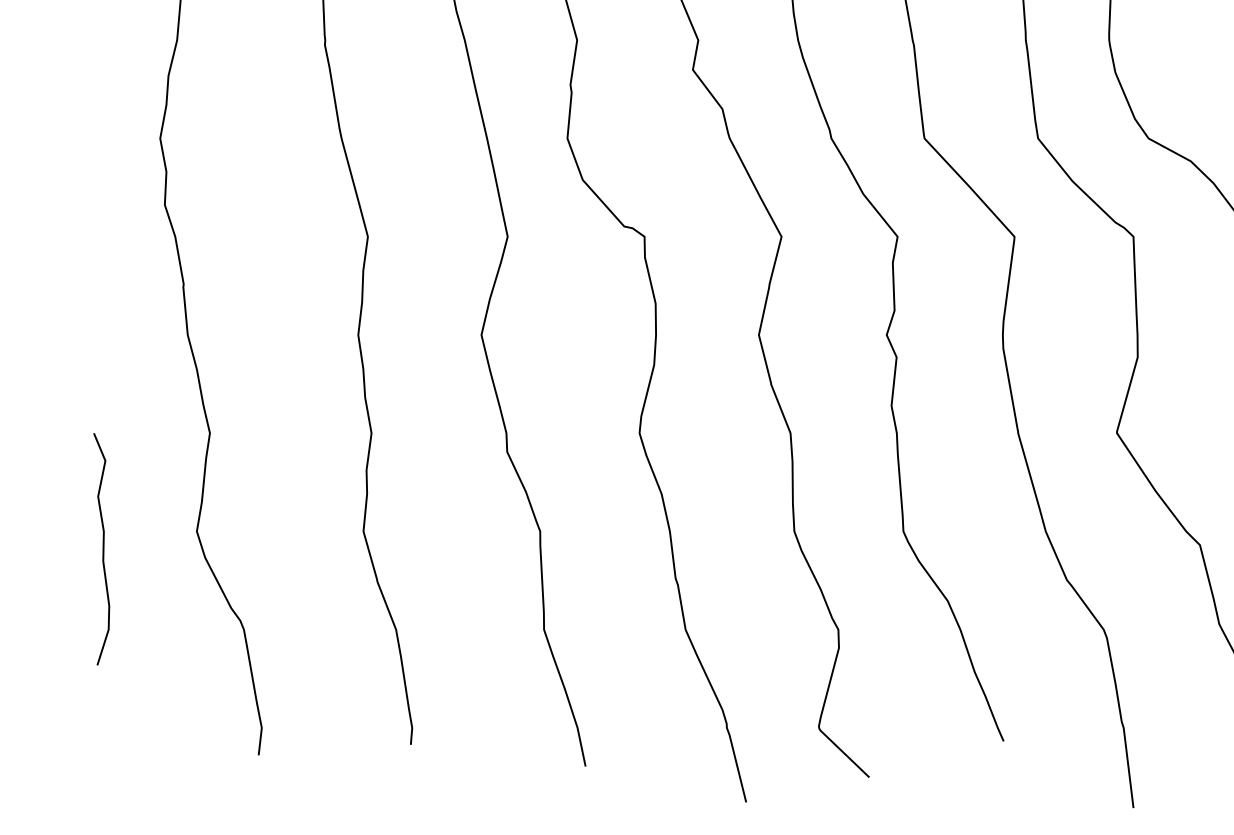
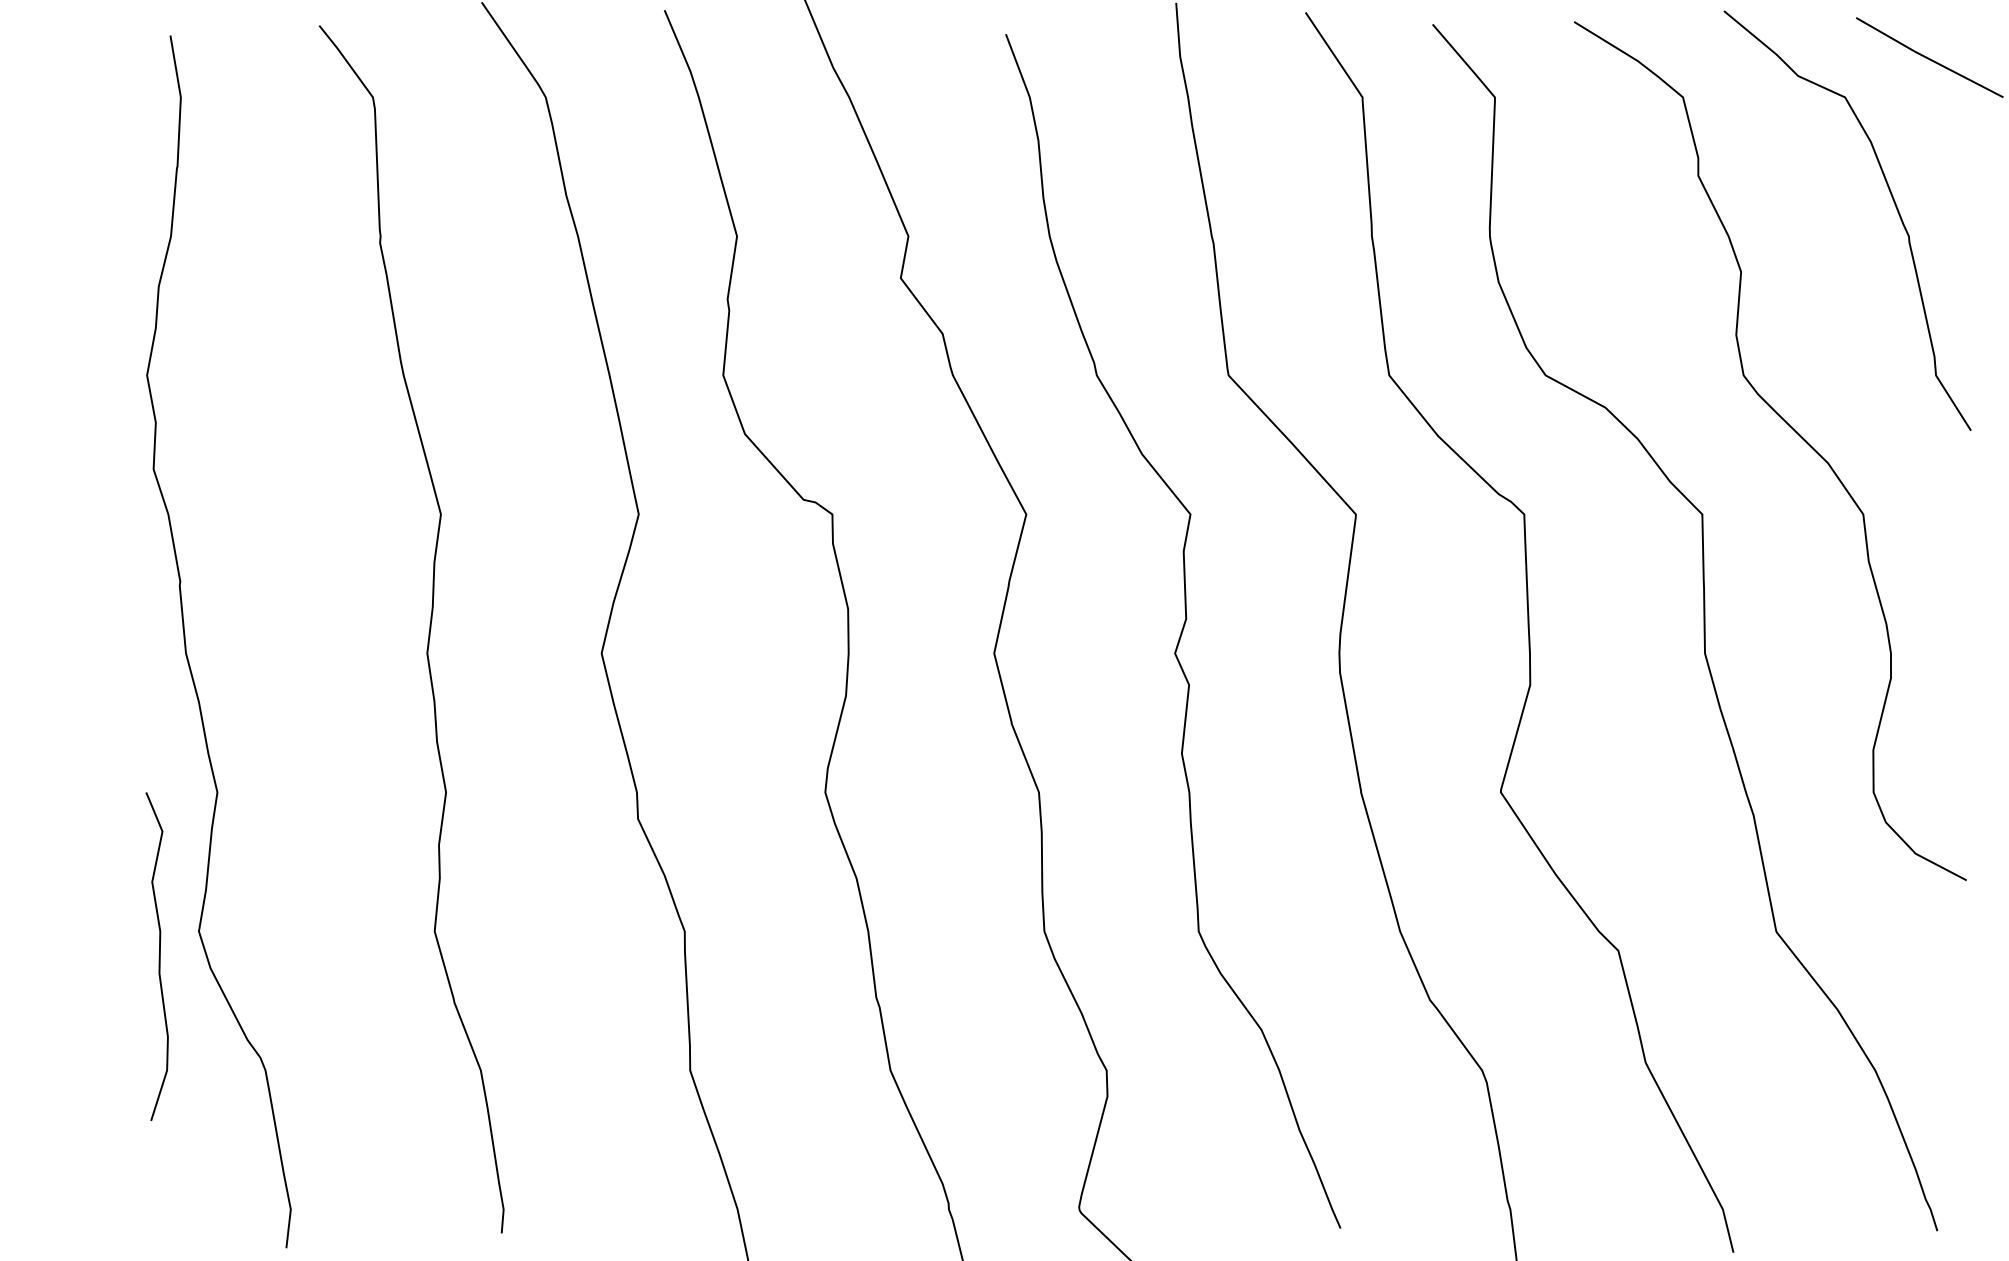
curve: (102, 549) -> (158, 956), moved

